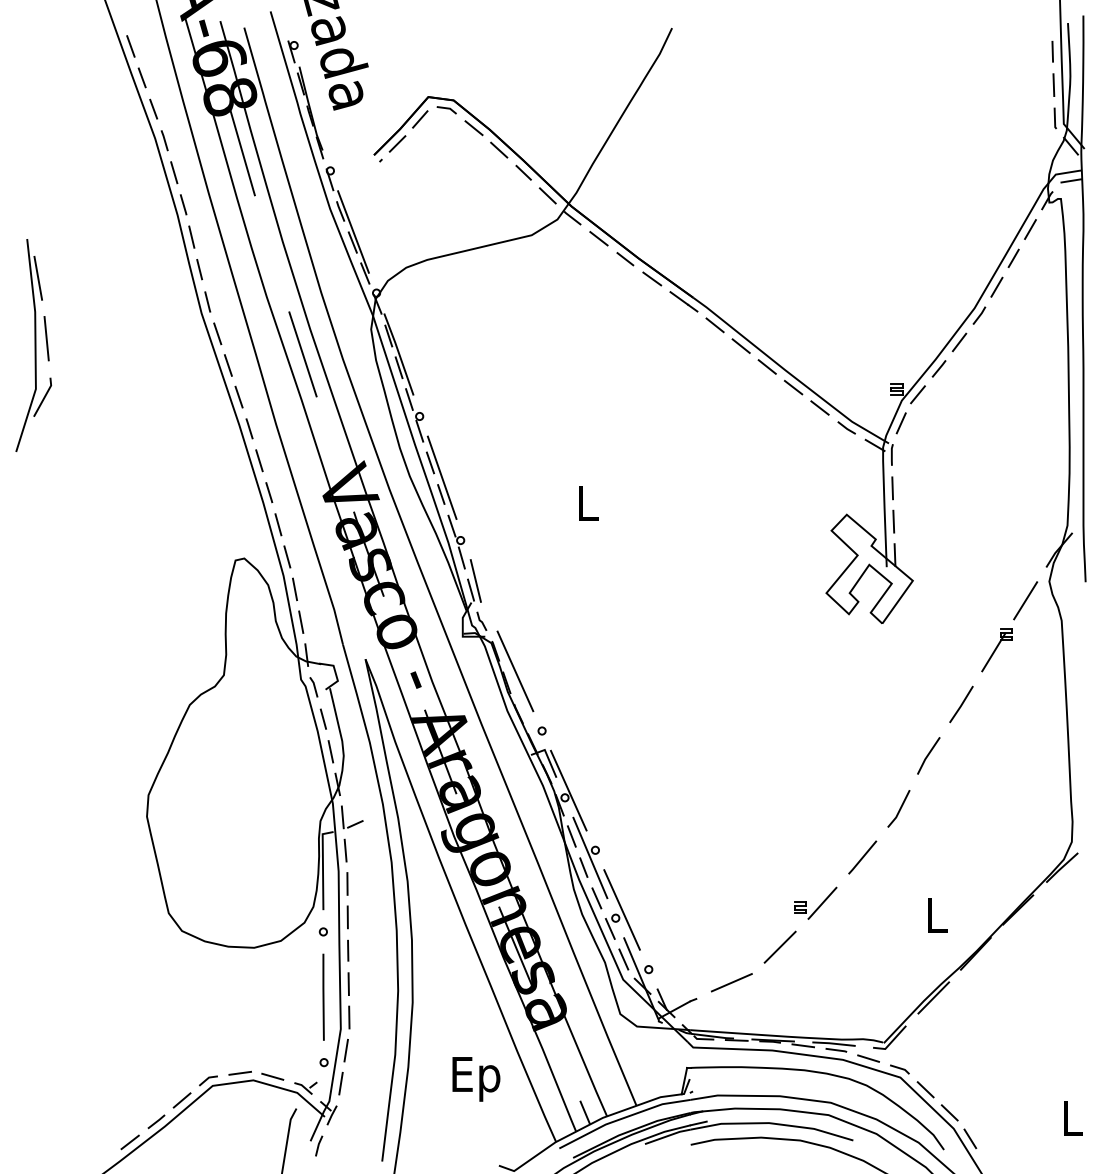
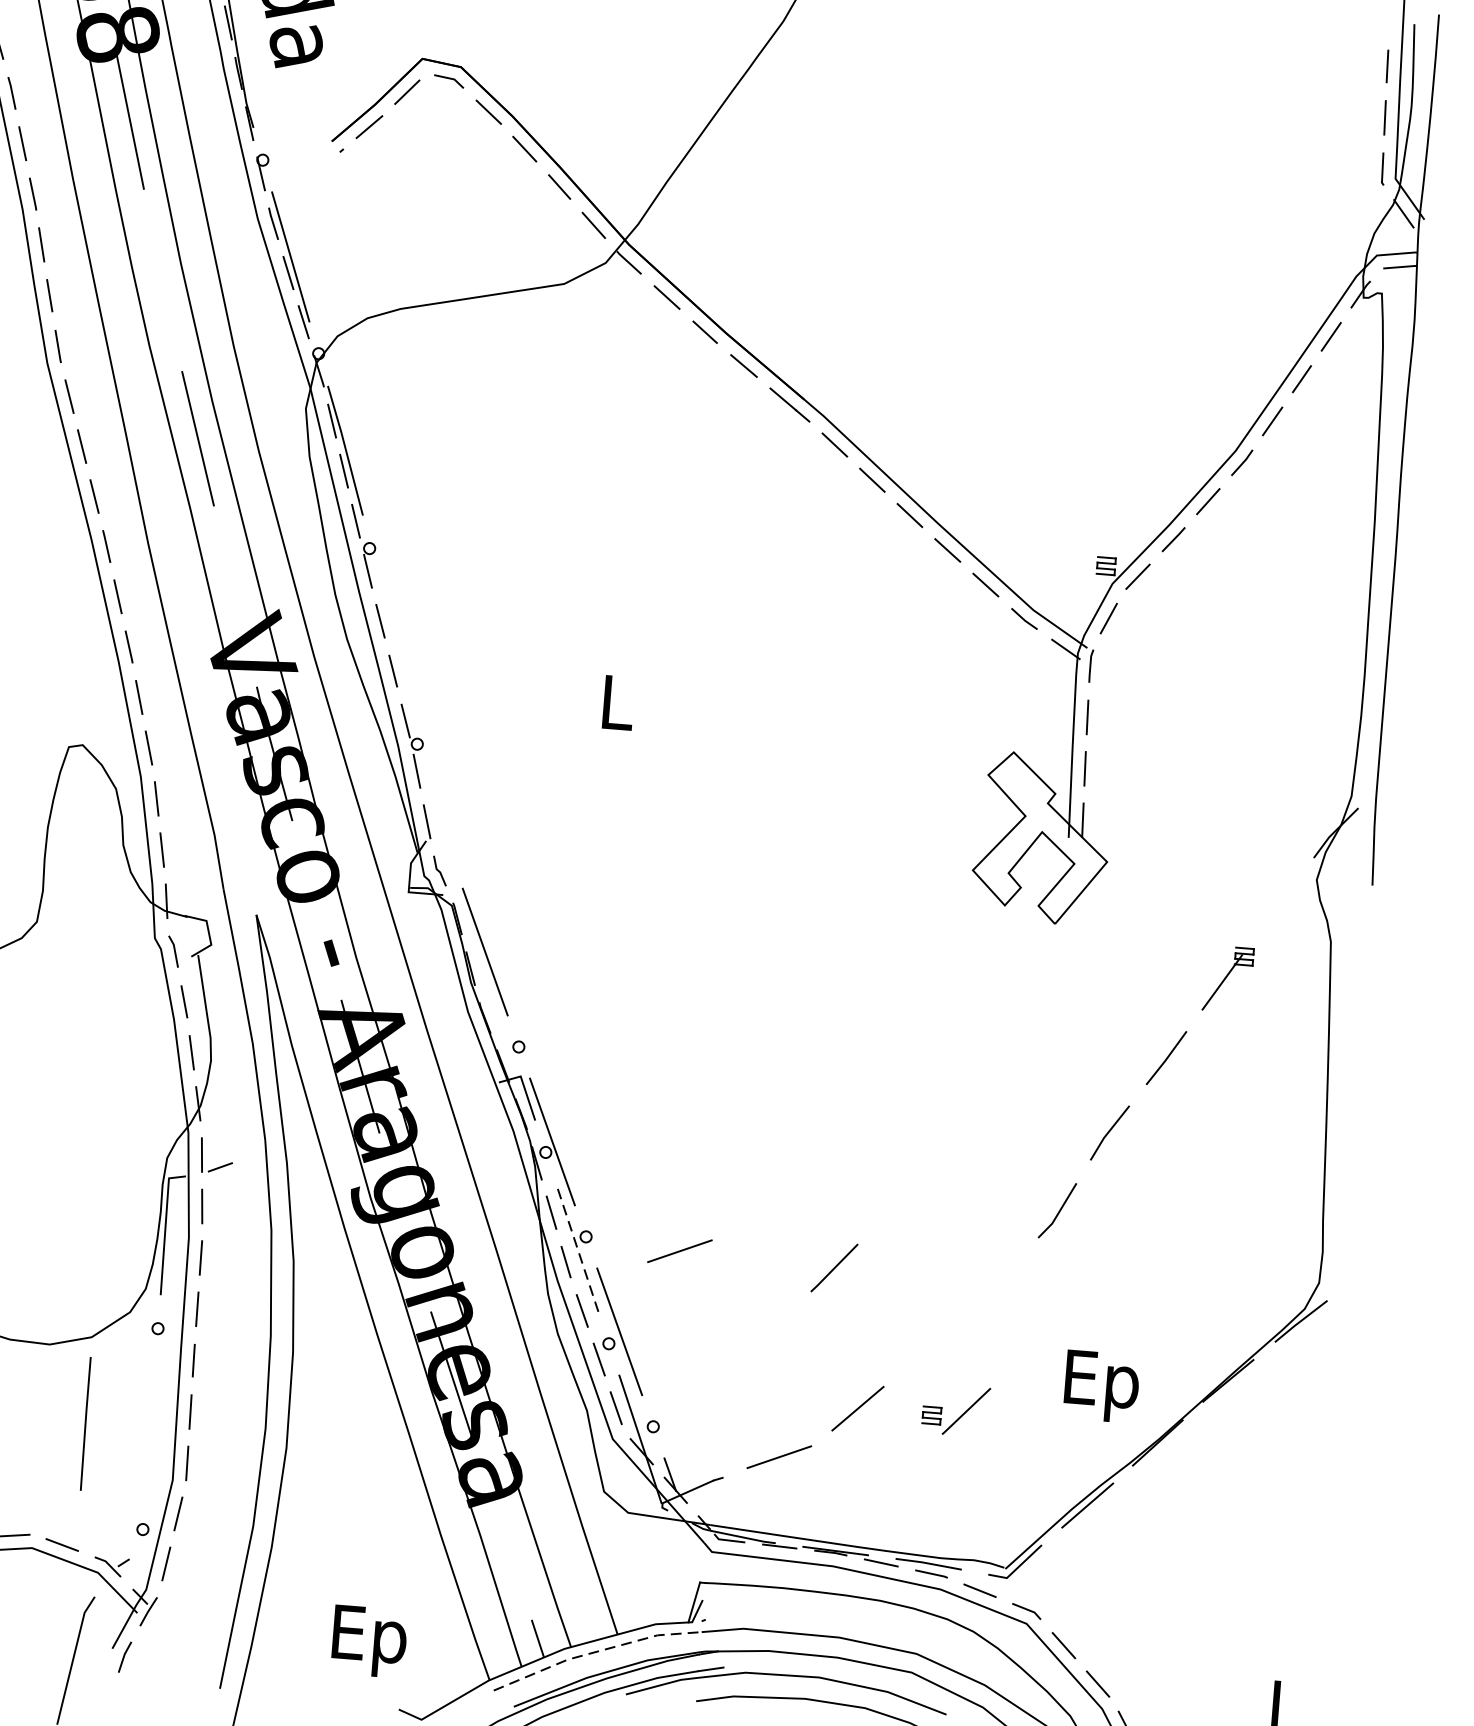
line: (441, 477) -> (395, 645), removed
line: (475, 580) -> (435, 807), removed
line: (1025, 600) -> (1277, 906), removed
line: (656, 854) -> (679, 1250), added
line: (862, 857) -> (834, 1267), moved
line: (590, 858) -> (577, 1248), solid -> dashed
part: (815, 902) -> (955, 1409), moved
text: (936, 920) -> (1101, 1386), L -> Ep
line: (323, 996) -> (85, 1422), moved
text: (476, 1079) -> (369, 1641), moved
line: (623, 1118) -> (596, 1652), solid -> dashed

